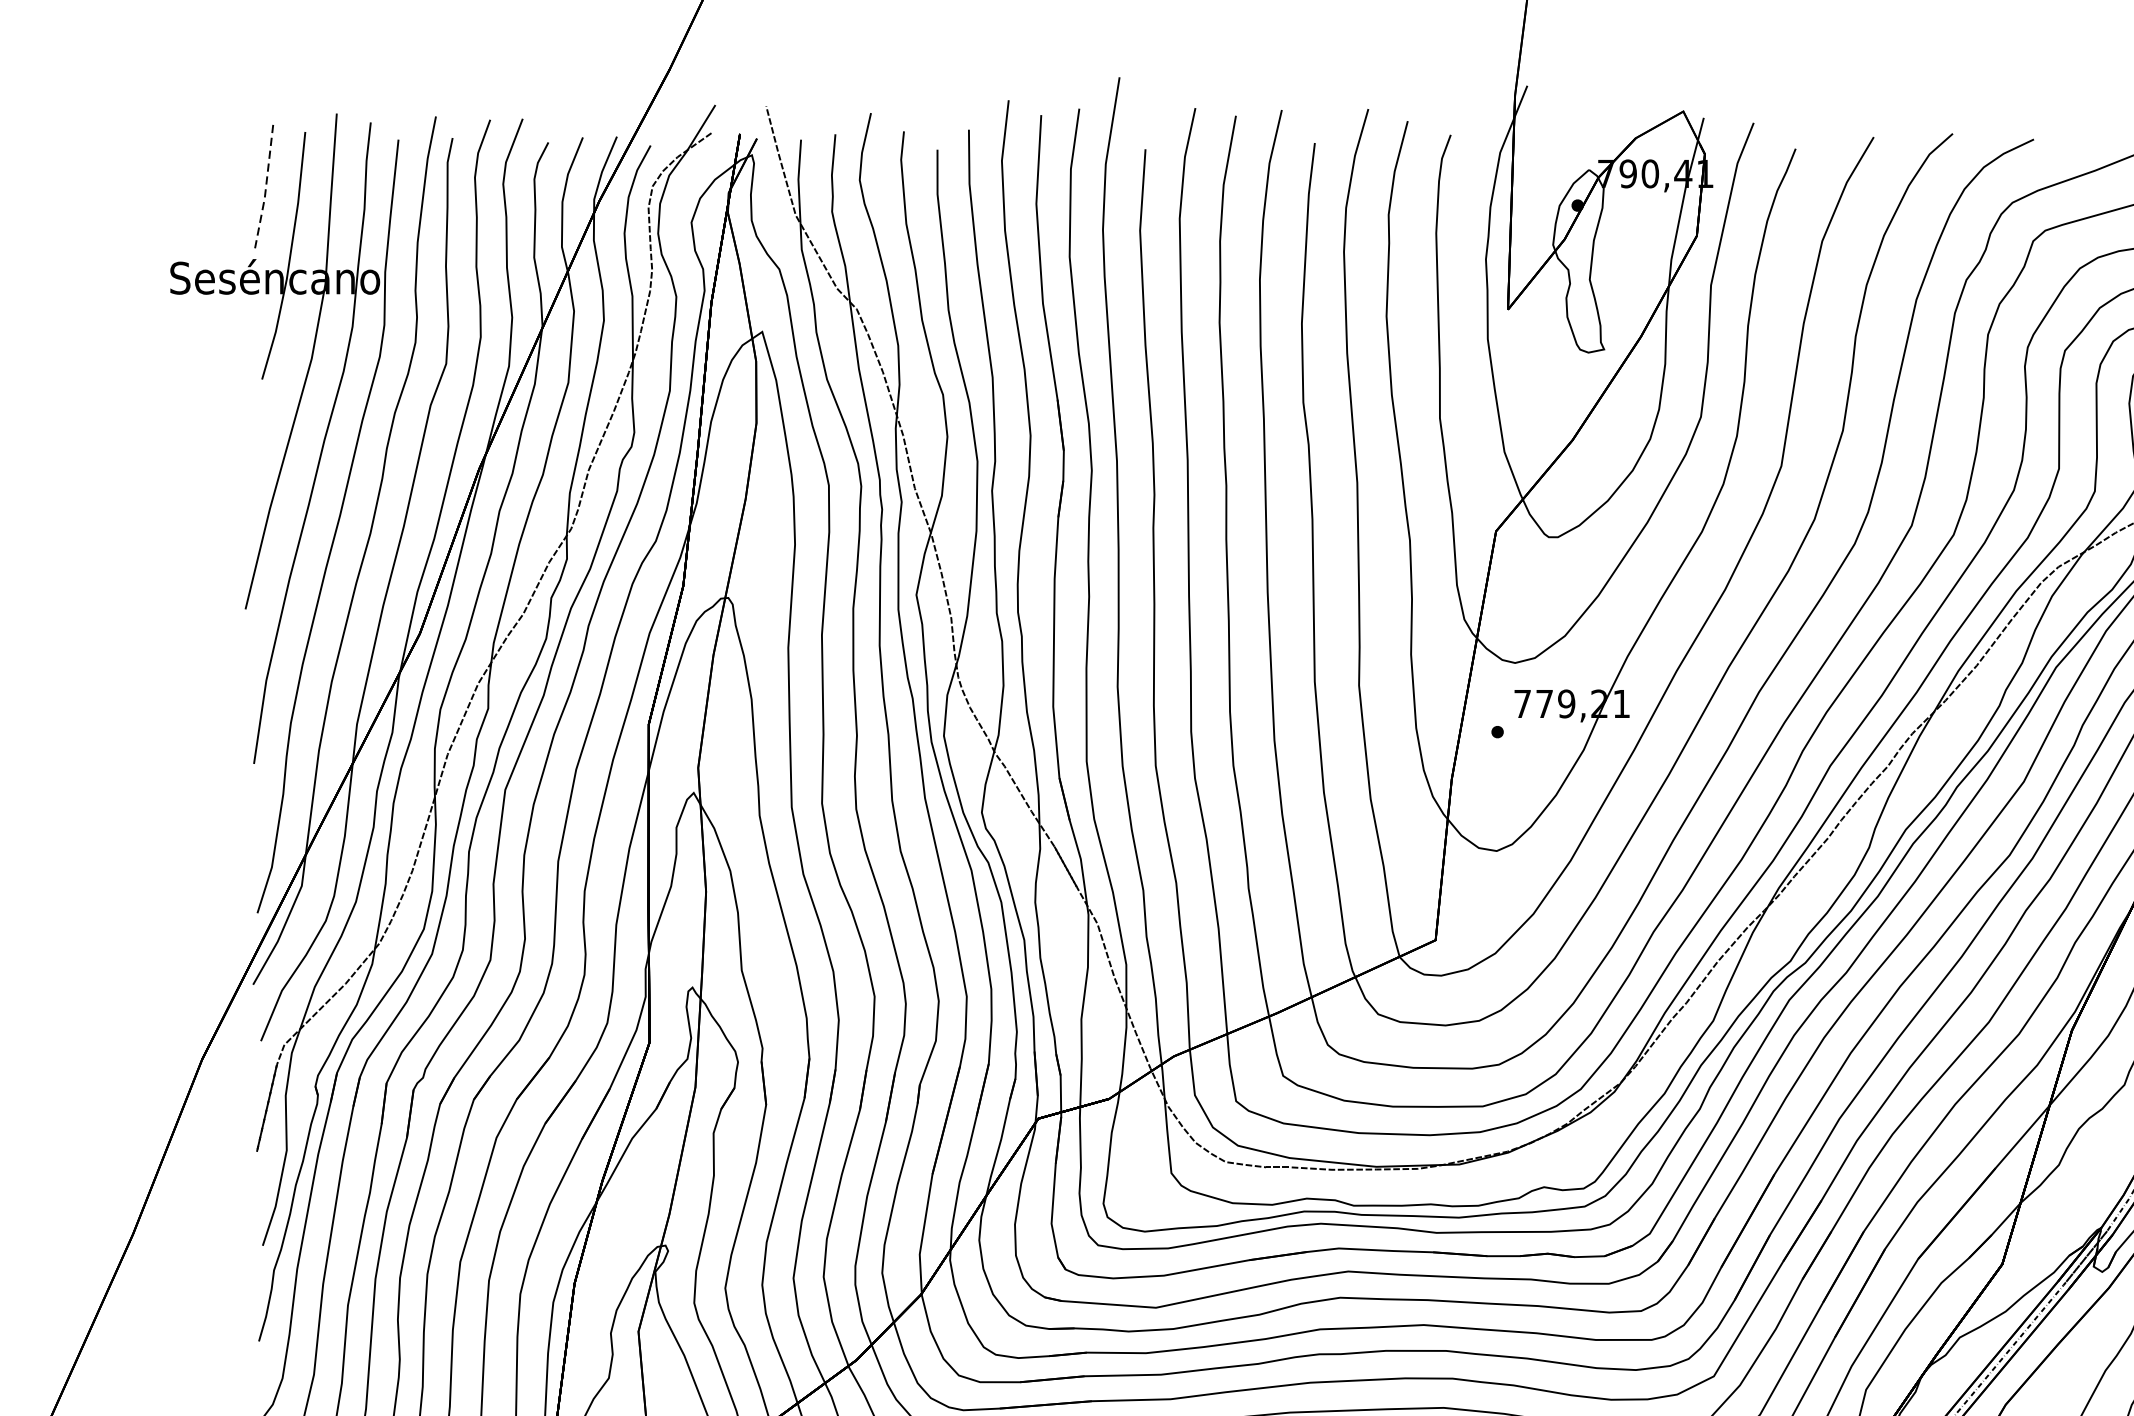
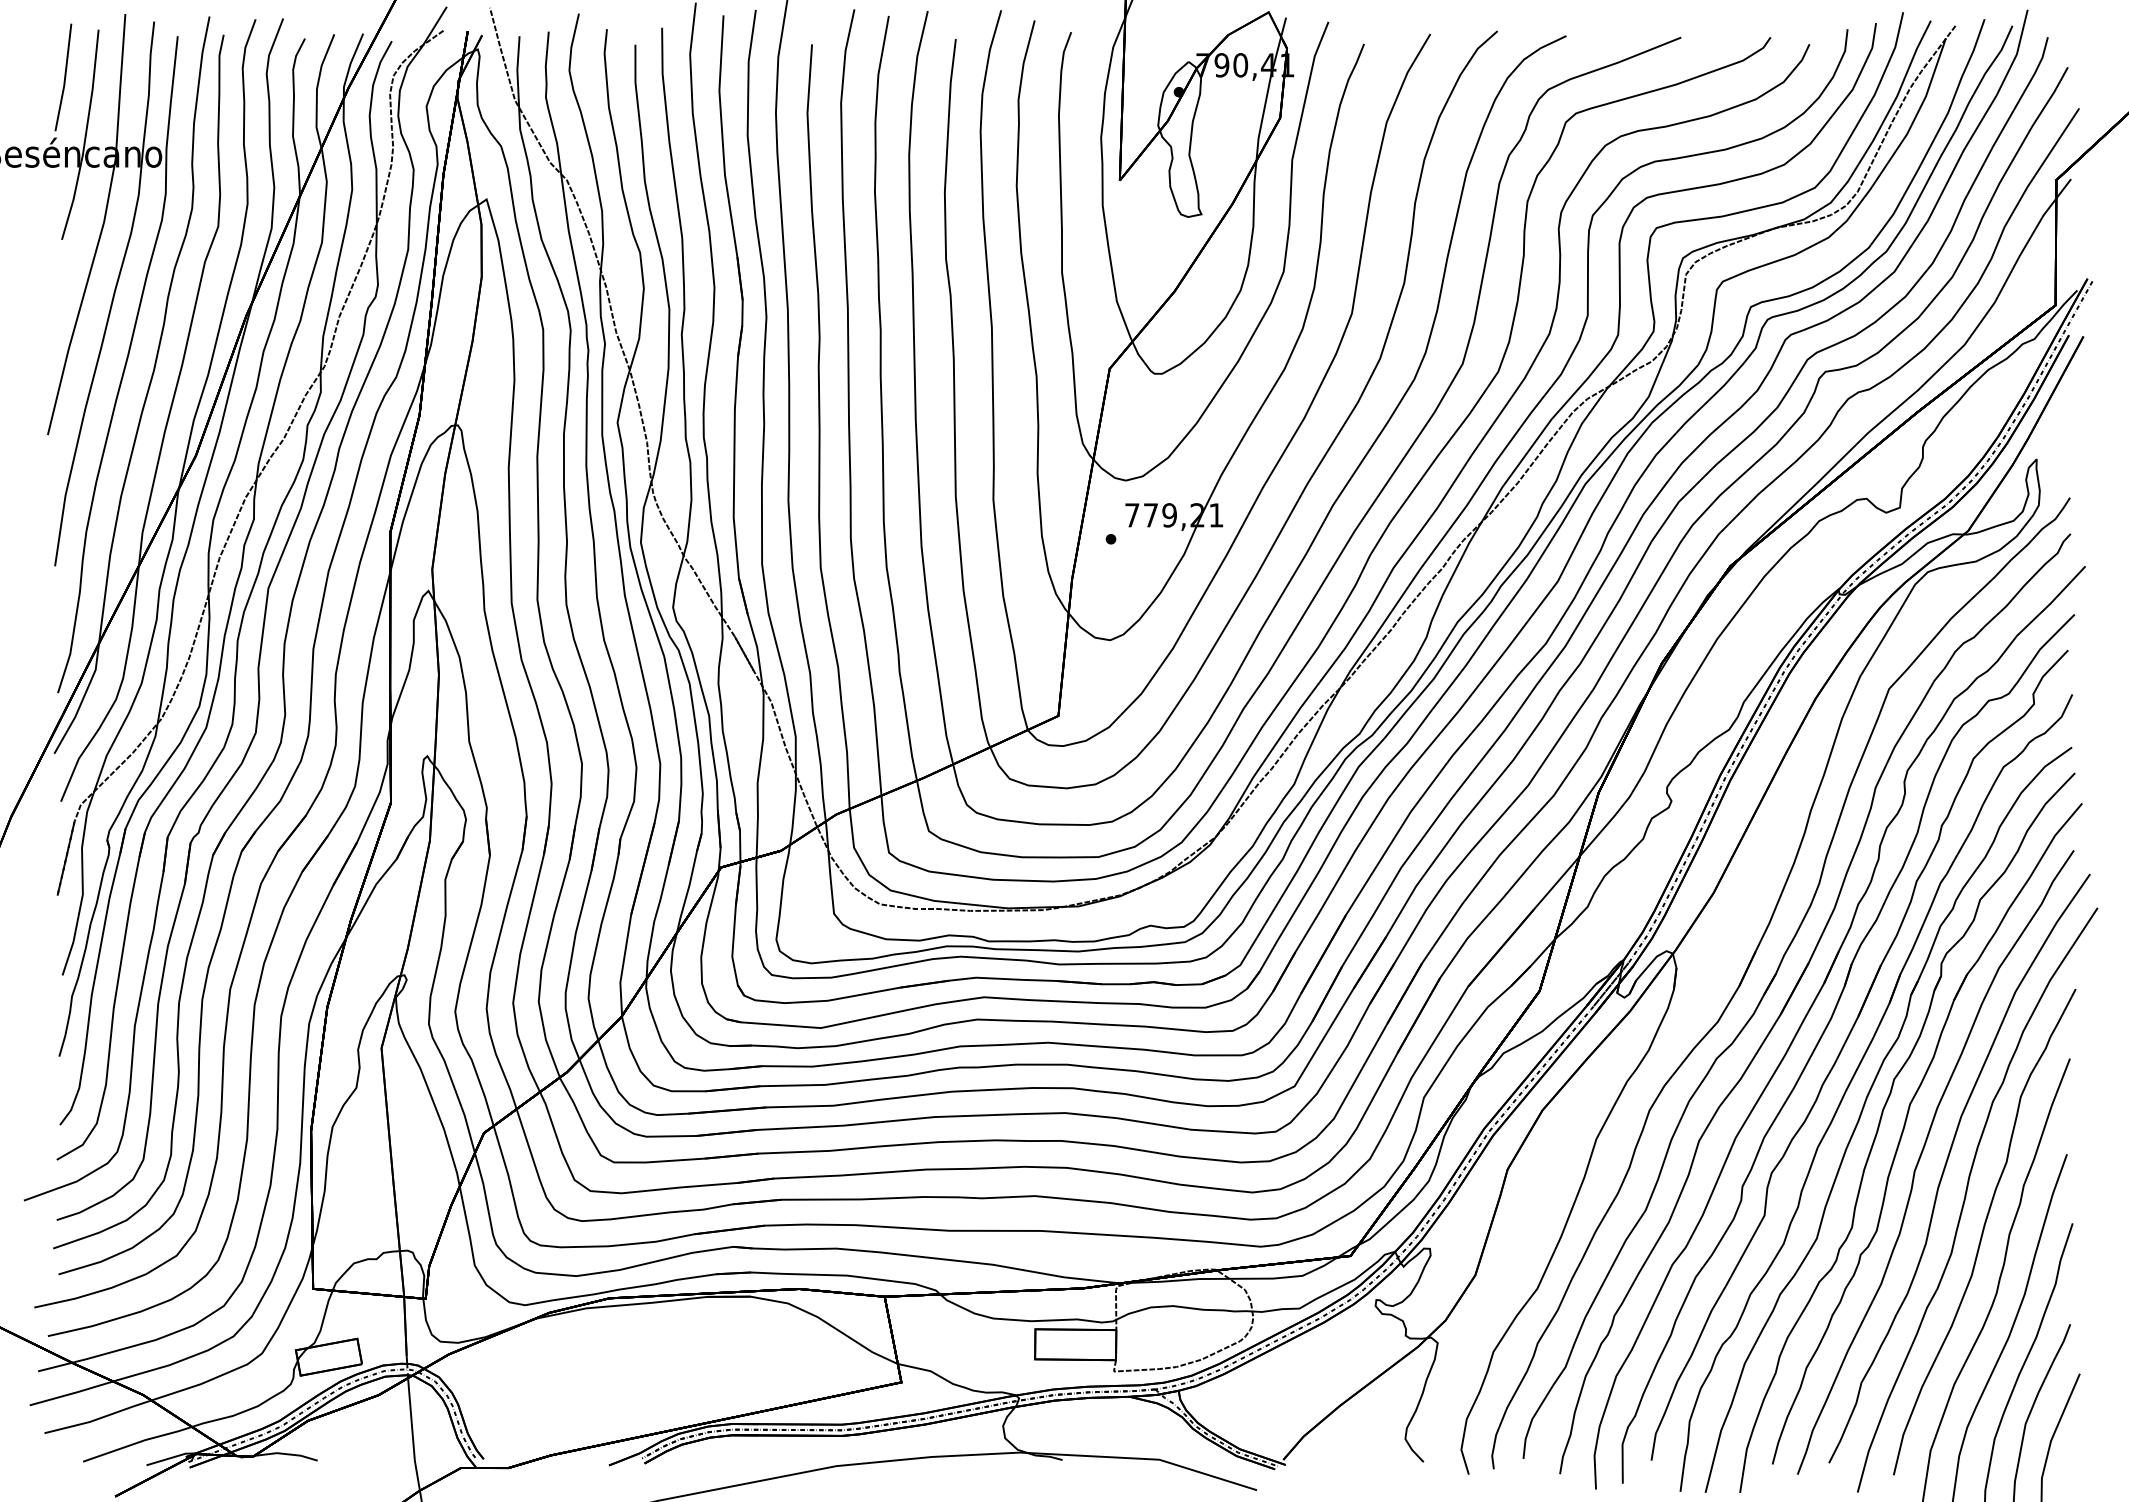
line: (265, 190) -> (64, 79), dashed -> solid

